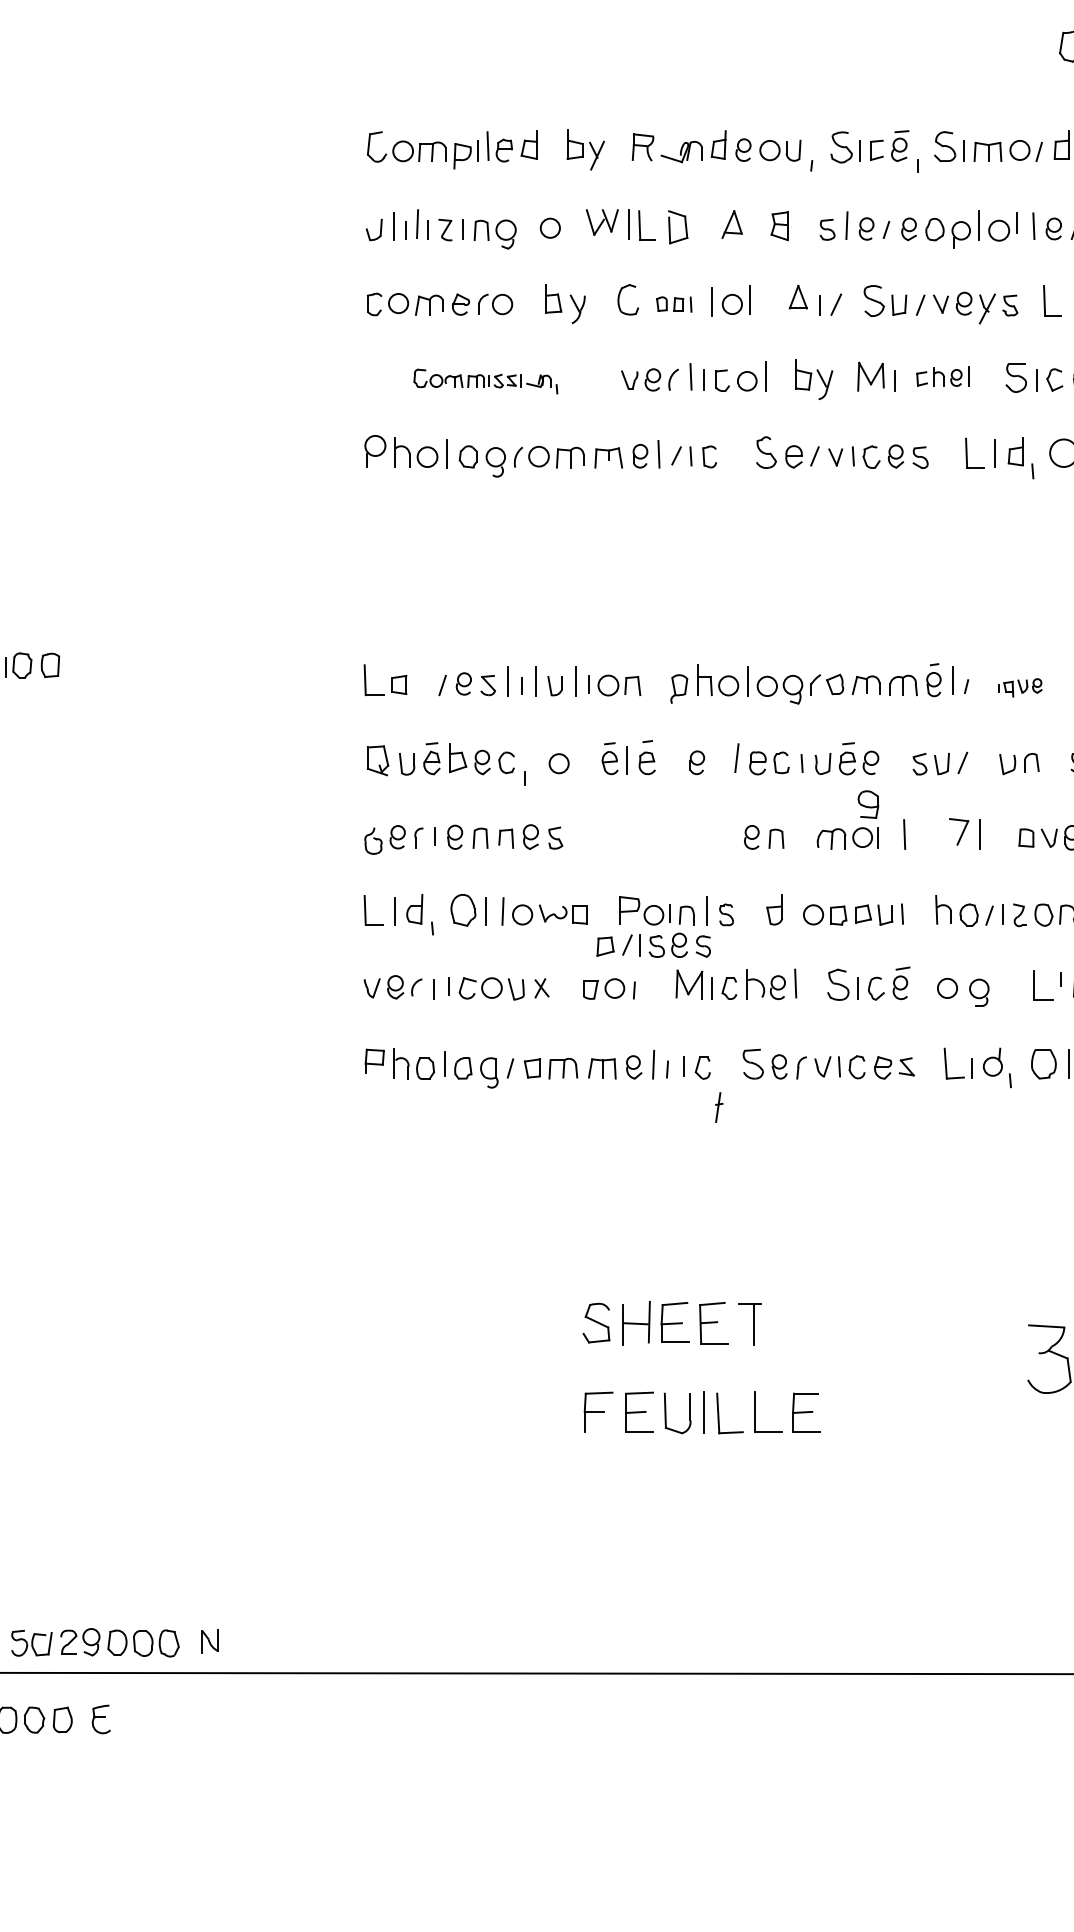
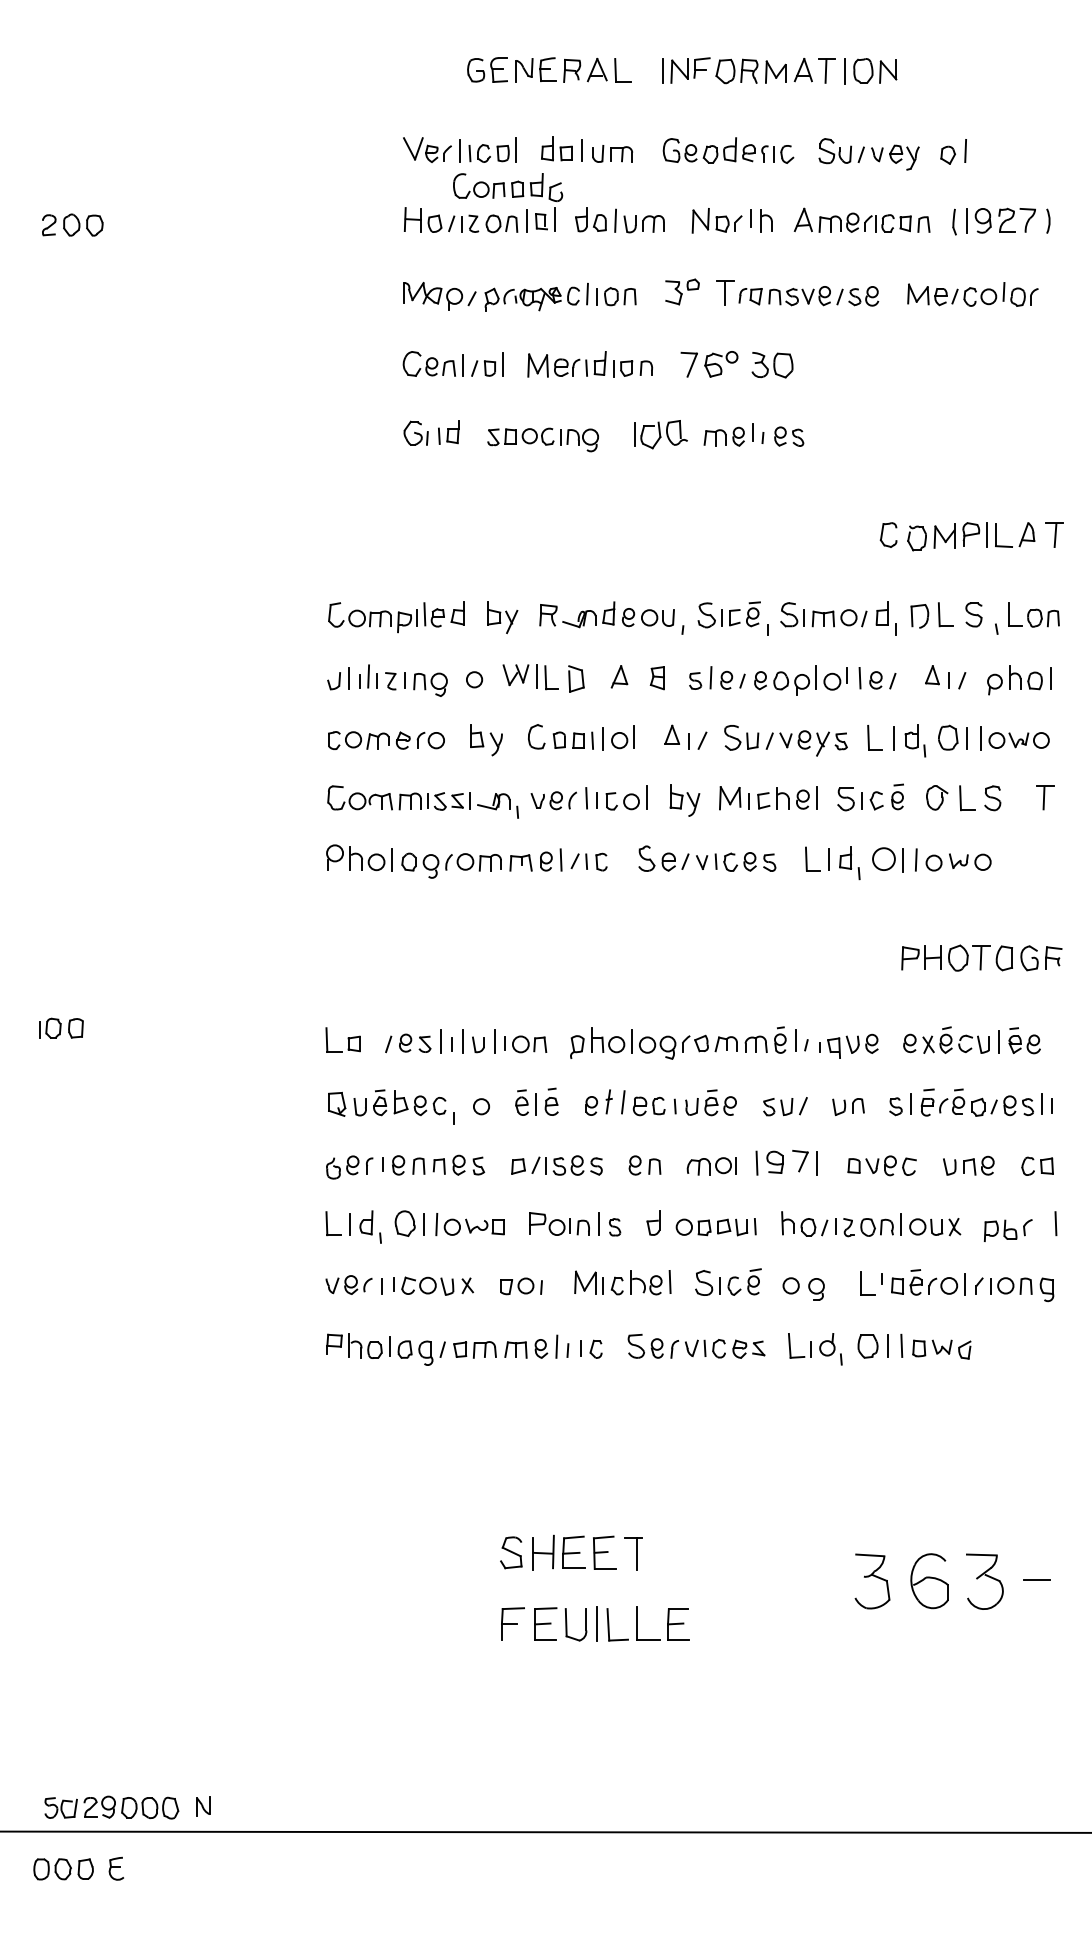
part: (673, 304) -> (572, 740), size x1.43
part: (942, 375) -> (787, 797), size x1.43
part: (485, 380) -> (422, 801), size x1.67
part: (1019, 686) -> (848, 1045), size x1.67
part: (867, 803) -> (774, 1161), moved
part: (653, 945) -> (556, 1165), moved
part: (718, 1107) -> (608, 1101), moved

